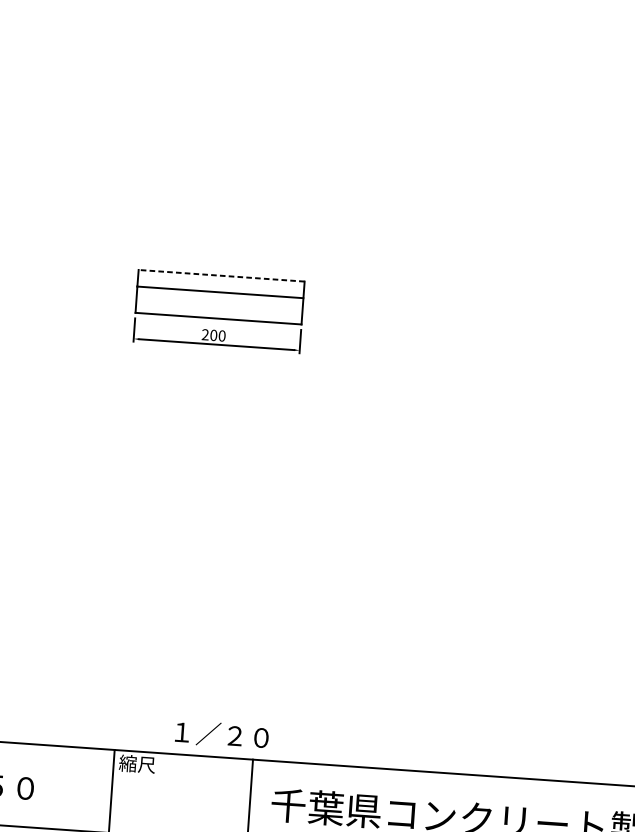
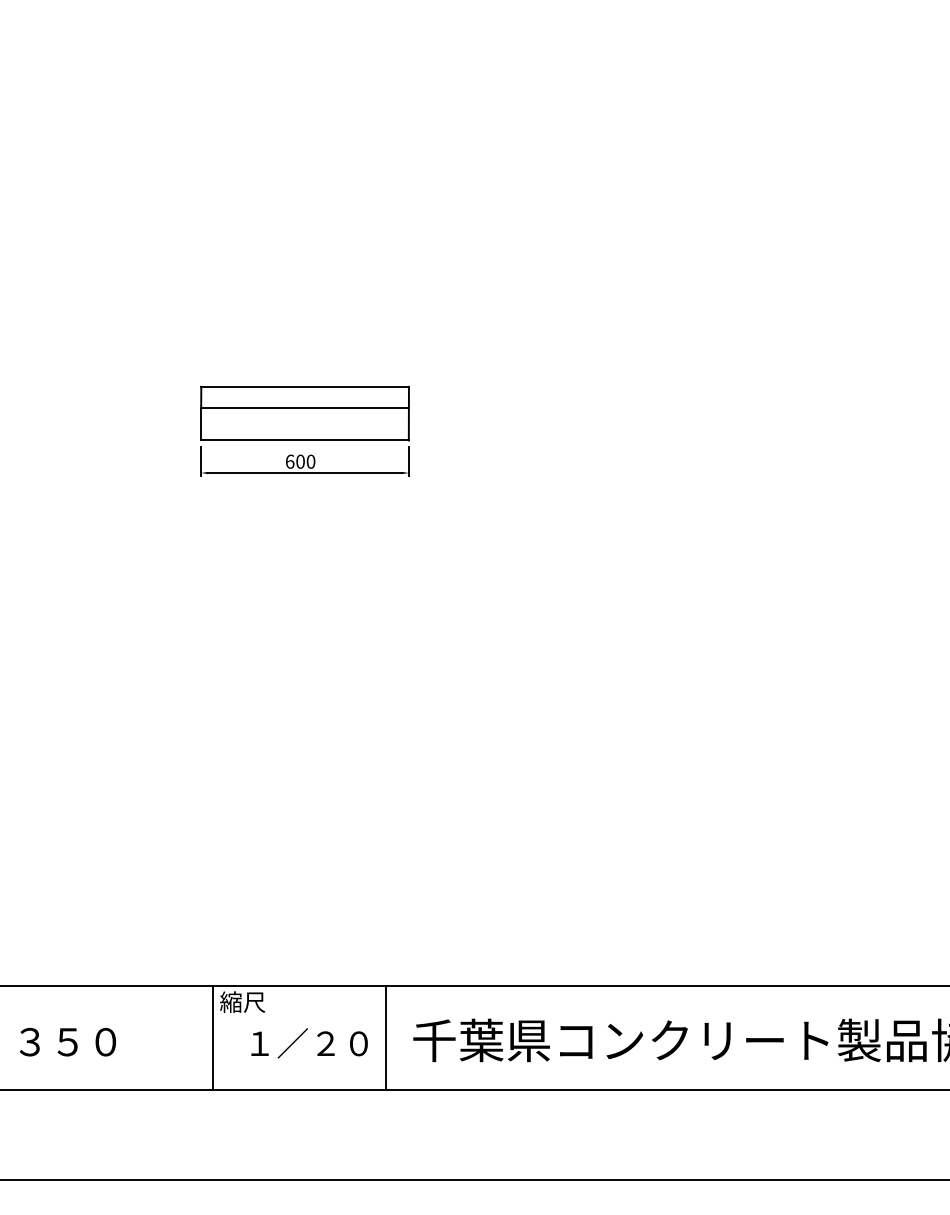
line: (221, 275) -> (305, 386), dashed -> solid
text: (204, 334) -> (289, 461), 200 -> 600
text: (221, 735) -> (309, 1043), moved

